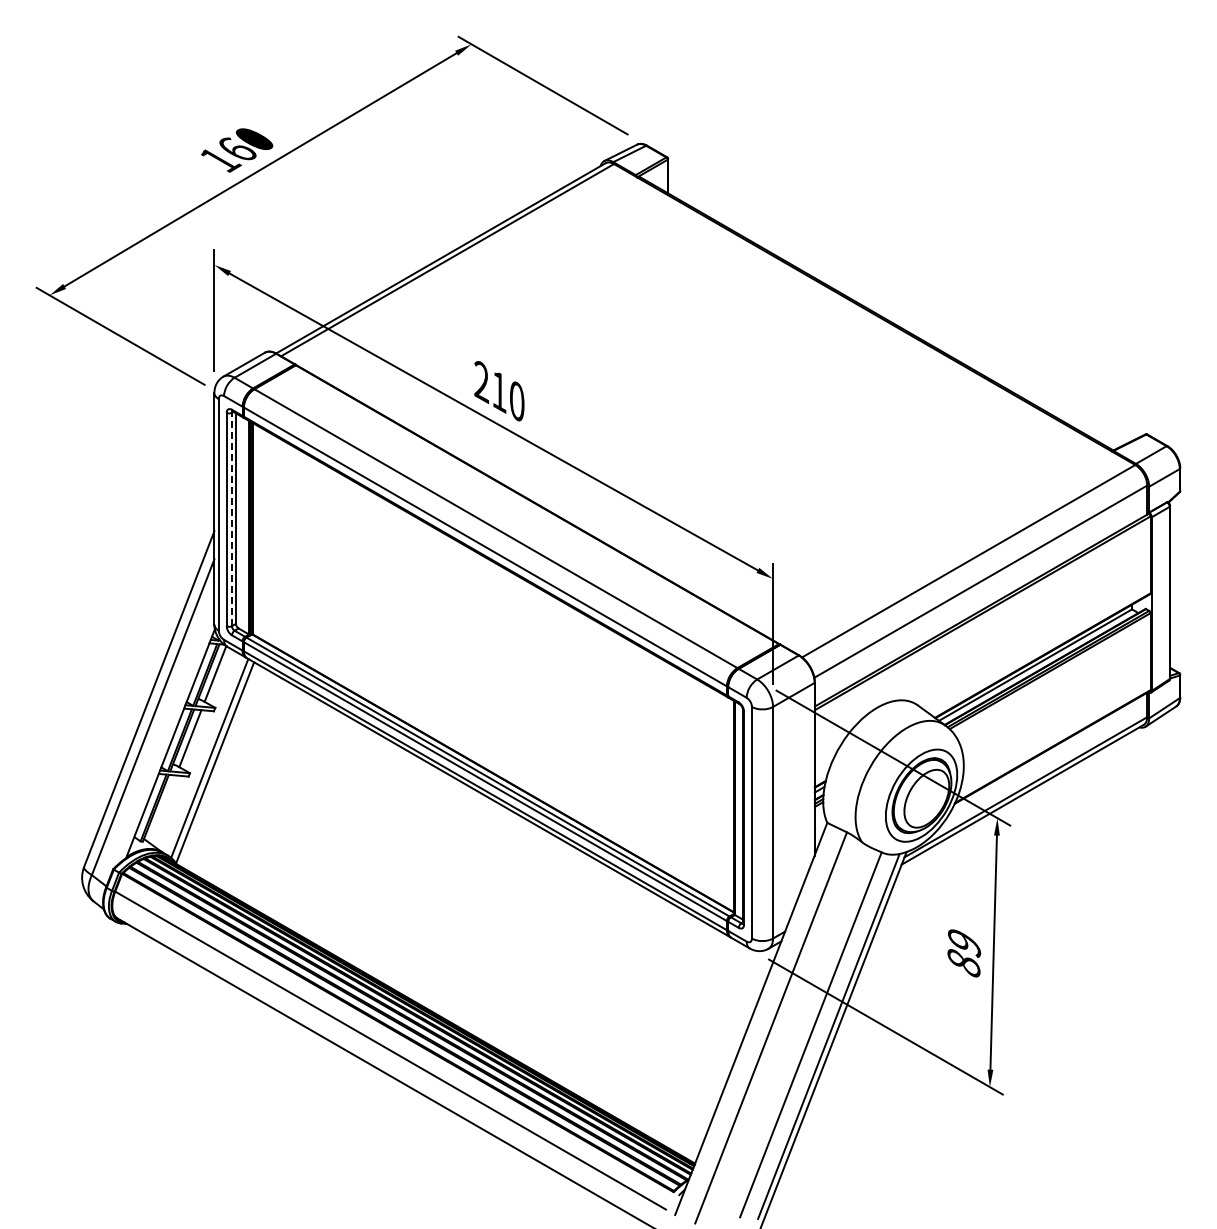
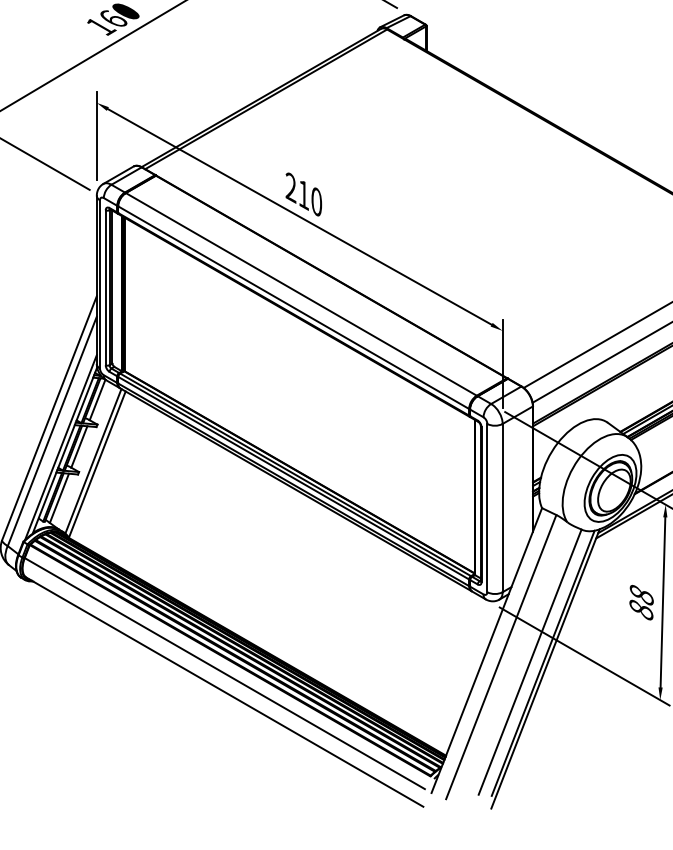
line: (231, 519) -> (109, 287), dashed -> solid
line: (164, 739) -> (60, 447), added
line: (162, 809) -> (59, 498), added
text: (964, 942) -> (641, 595), 89 -> 88

